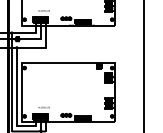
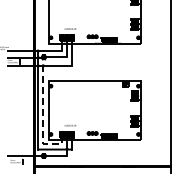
line: (17, 101) -> (43, 119), solid -> dashed

